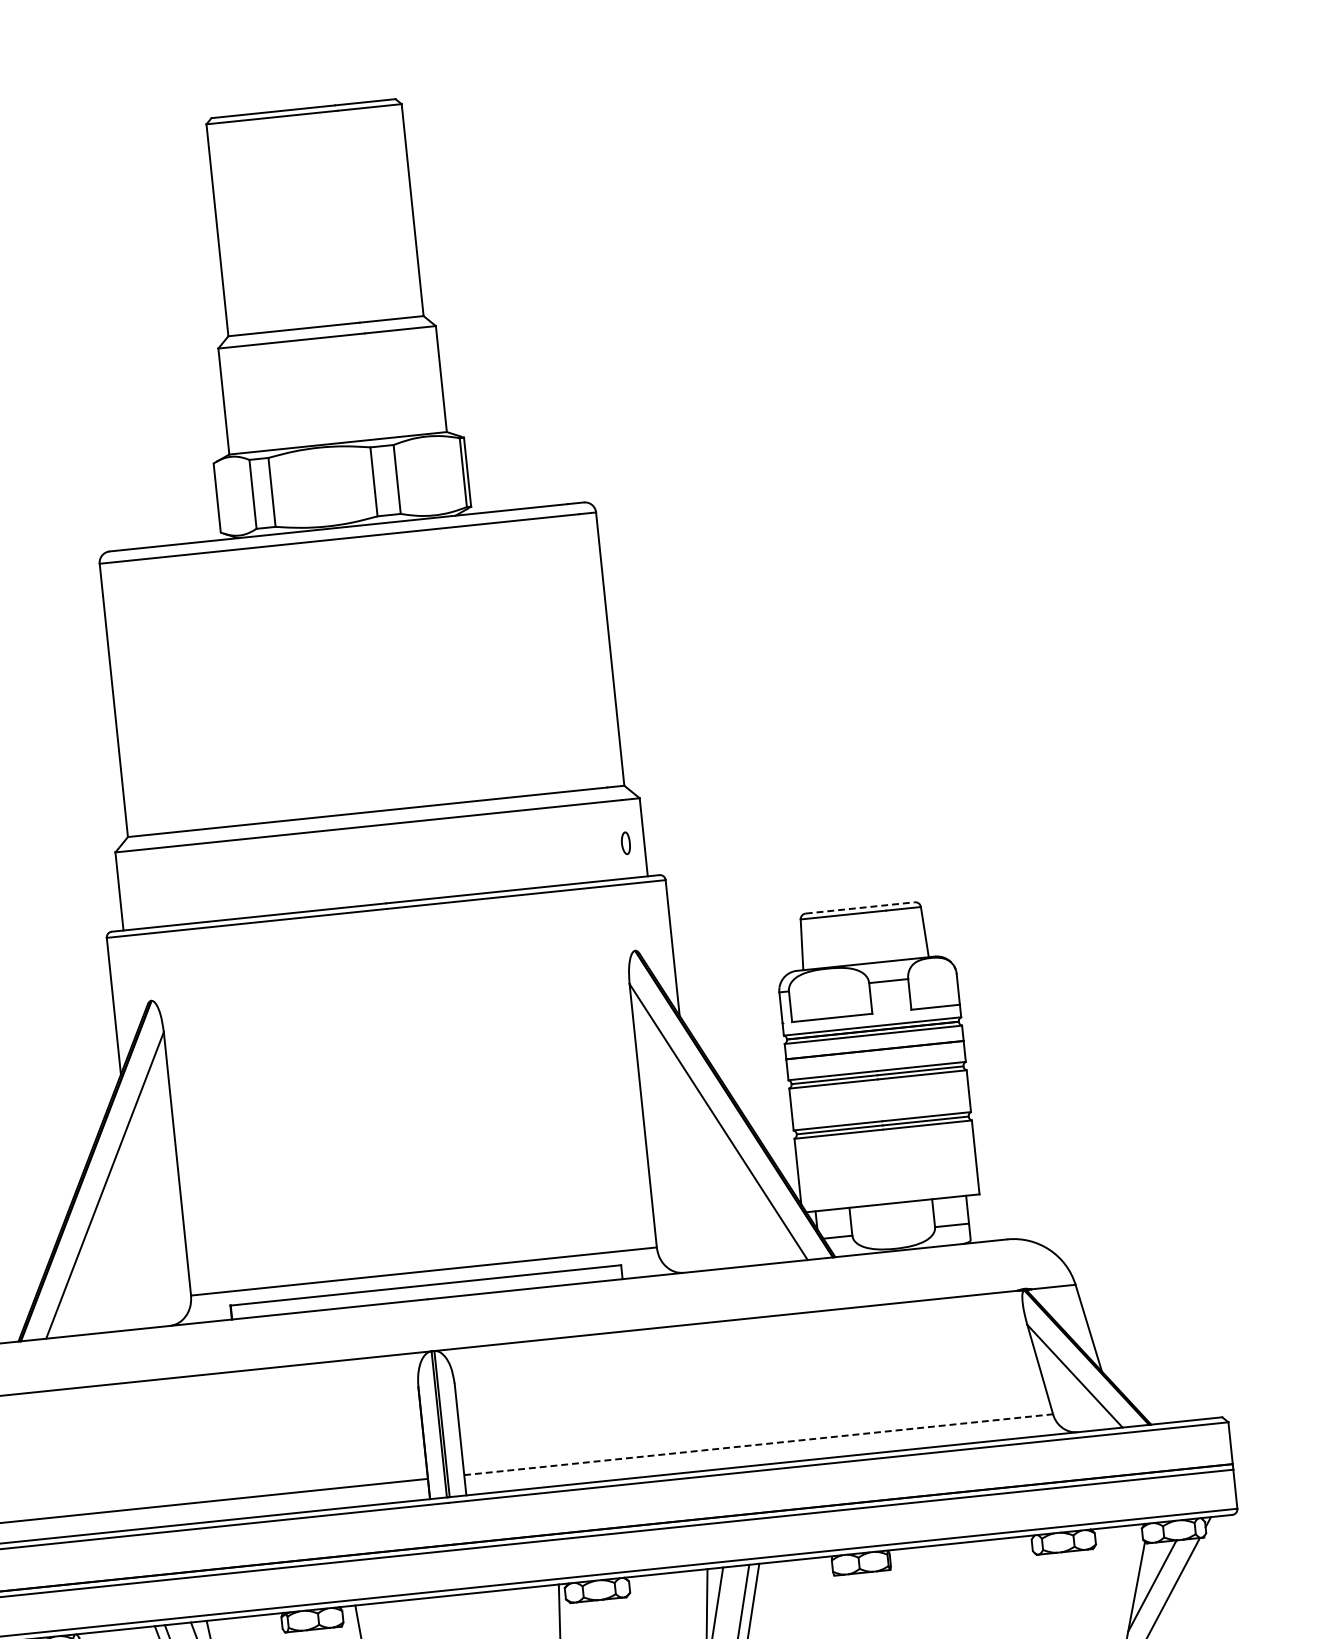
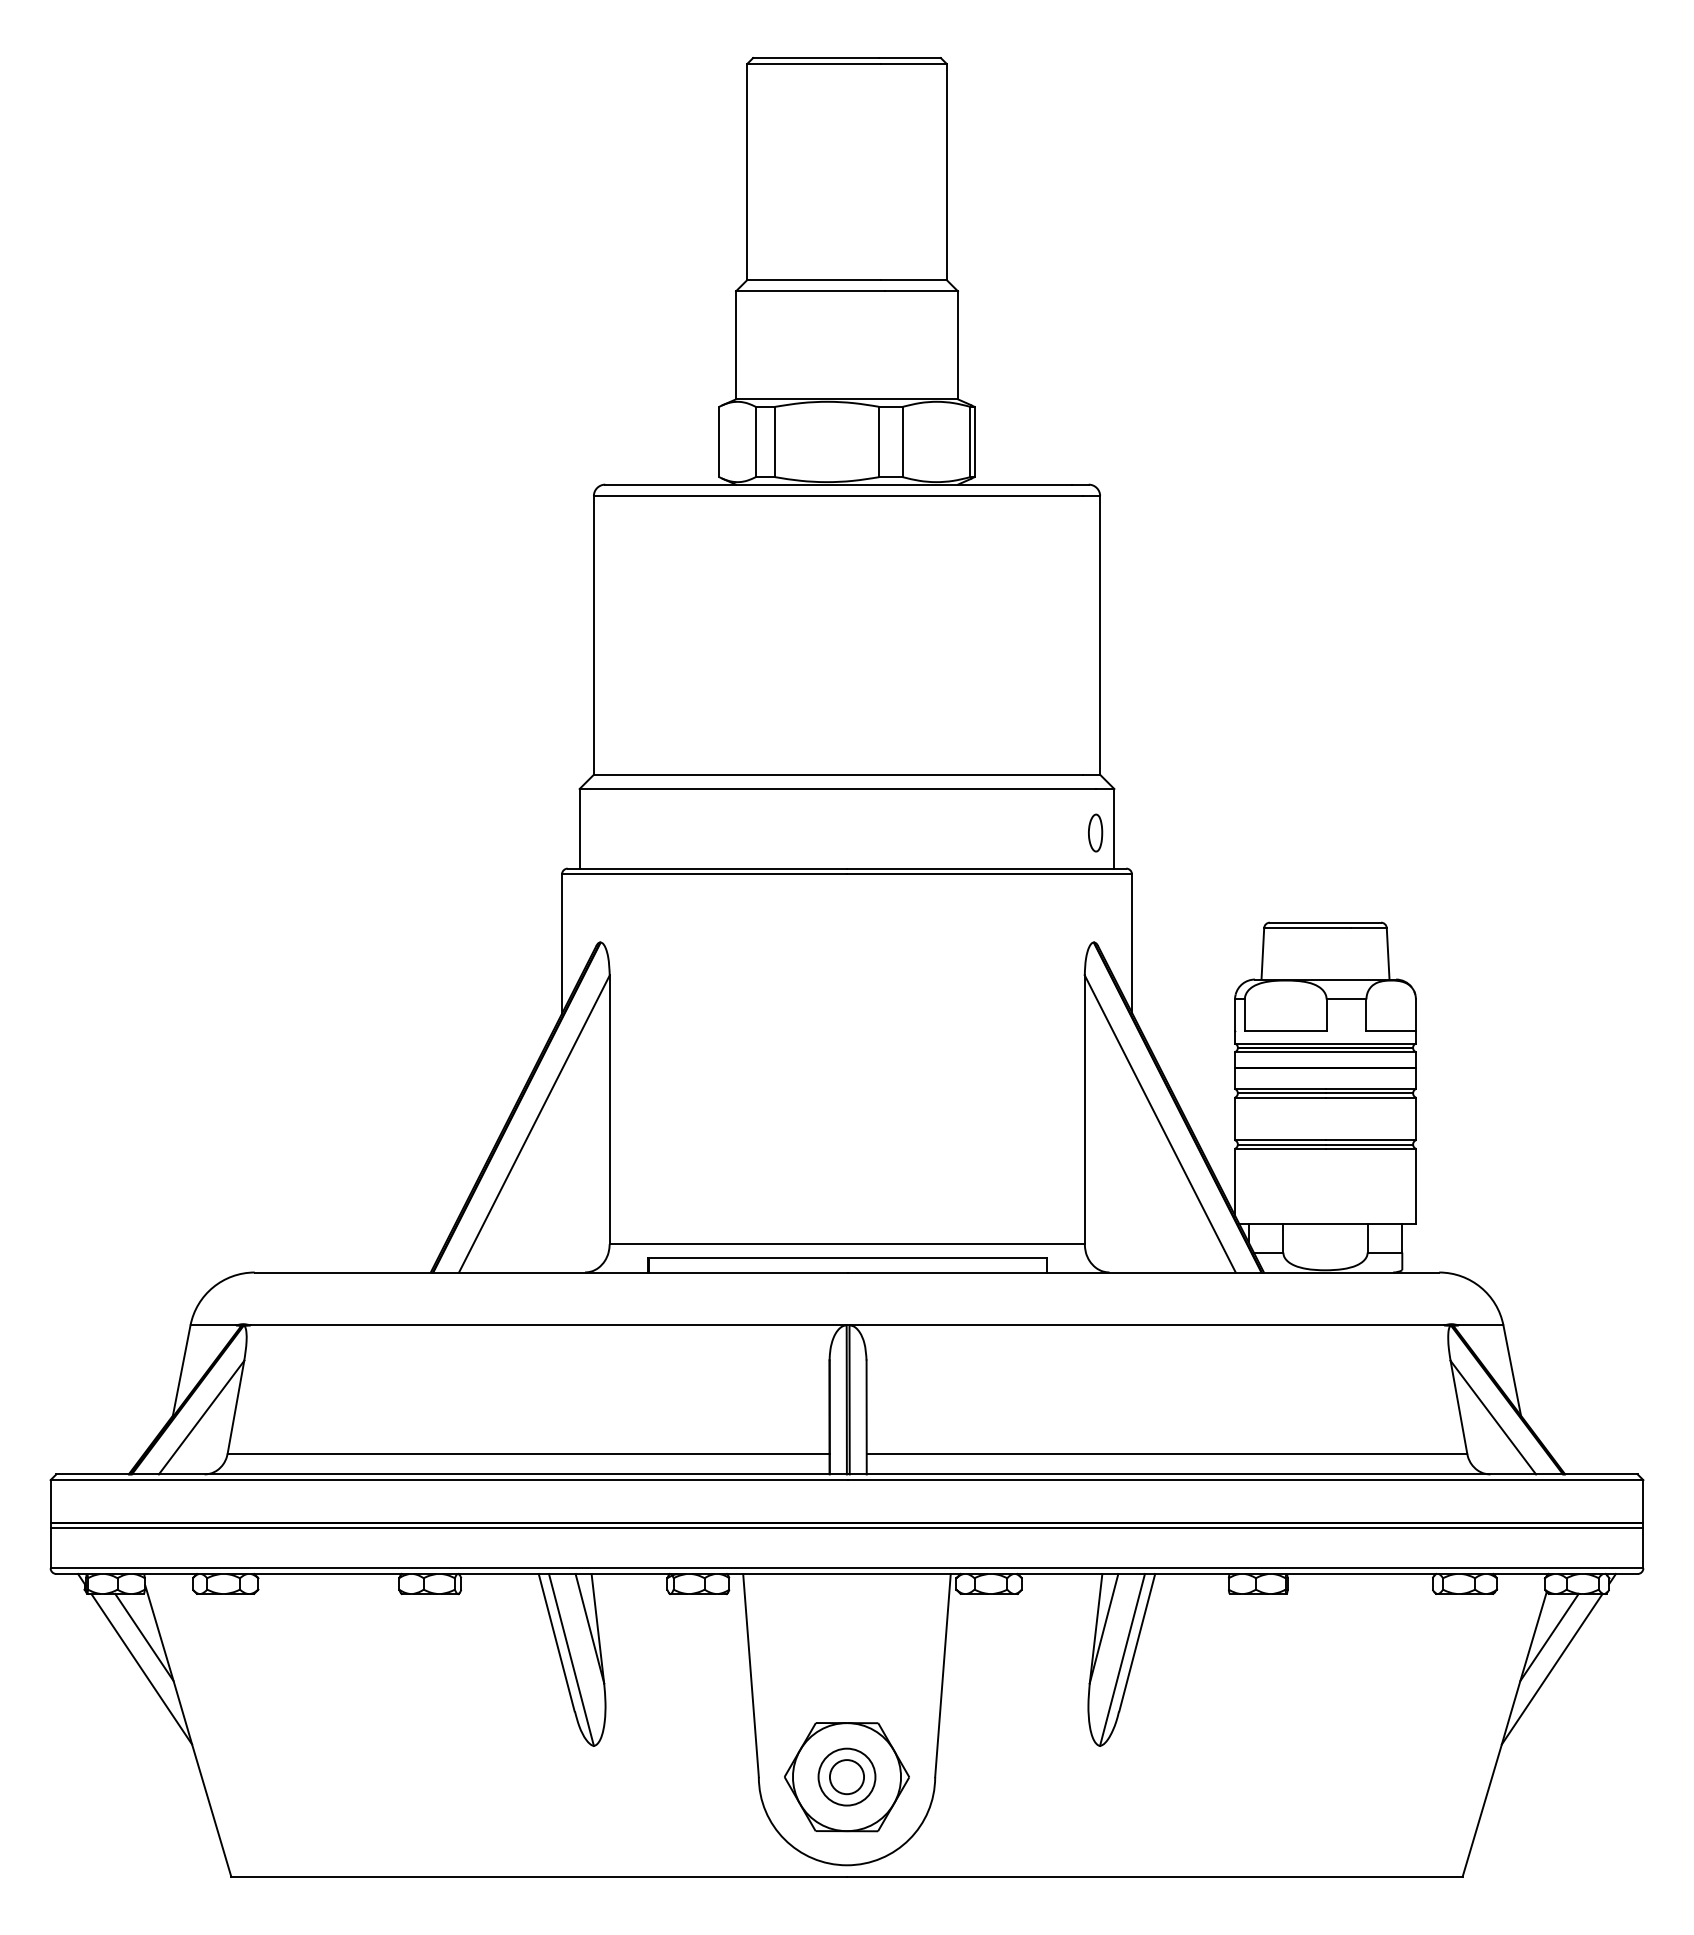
part: (625, 842) -> (1095, 832), size x1.67
line: (860, 907) -> (1325, 922), dashed -> solid
line: (759, 1444) -> (1167, 1453), dashed -> solid

